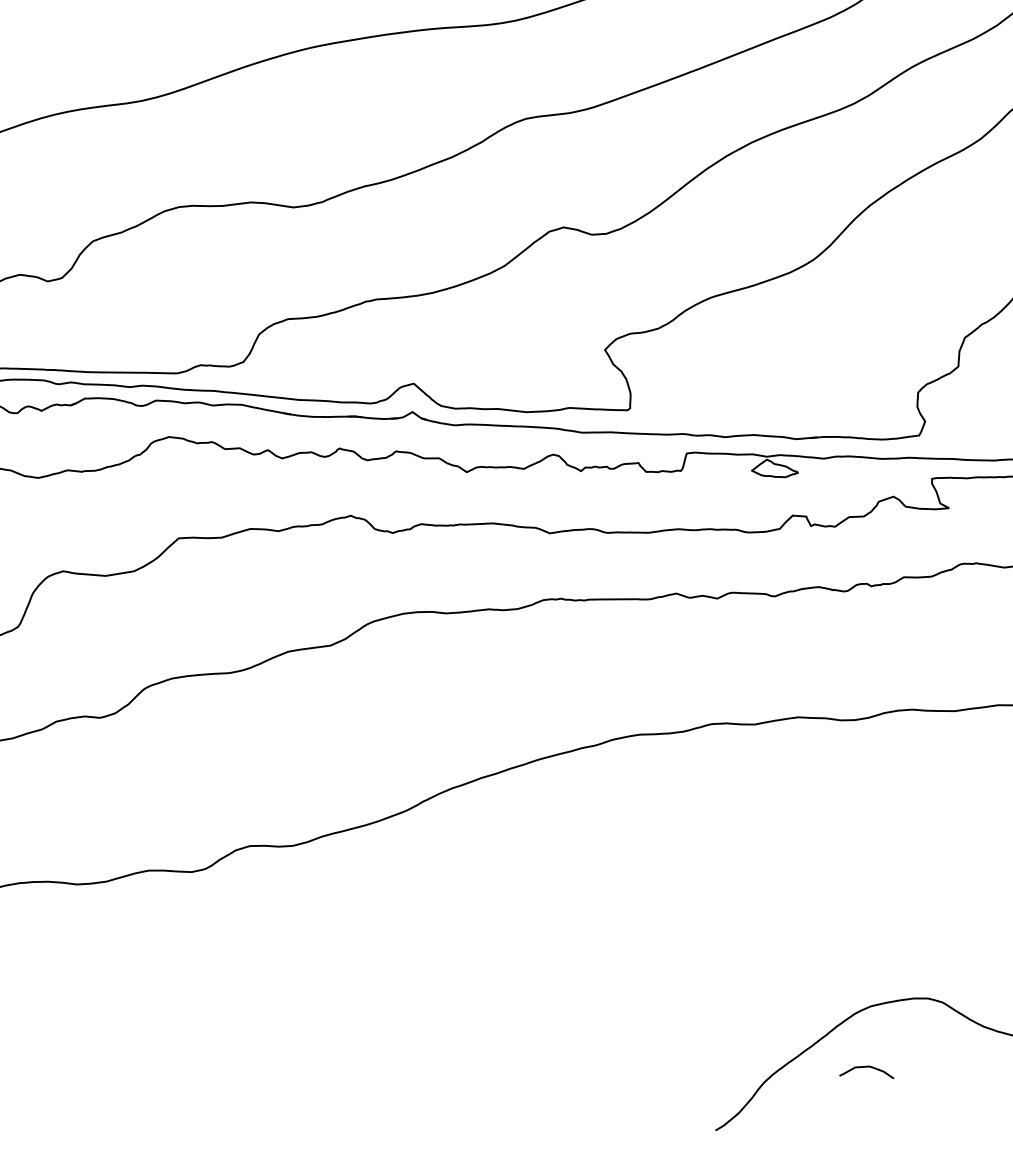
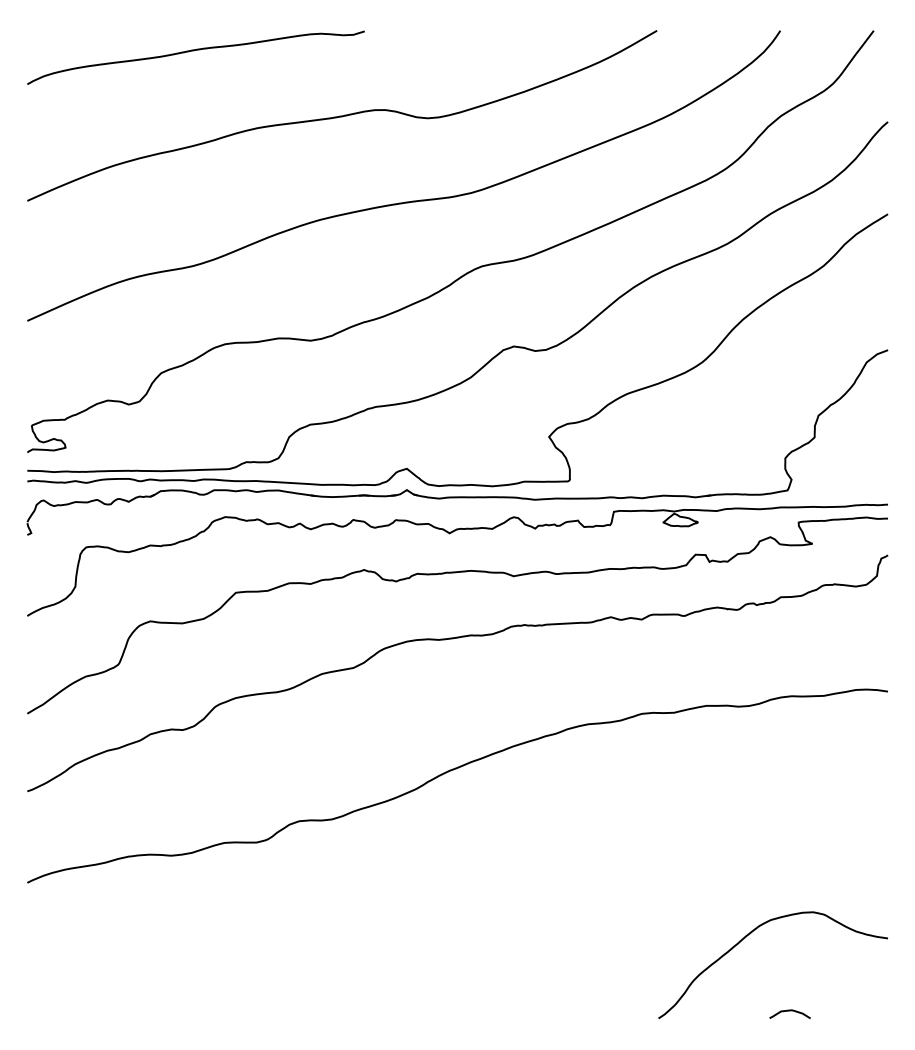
curve: (866, 1068) -> (789, 1011), moved

